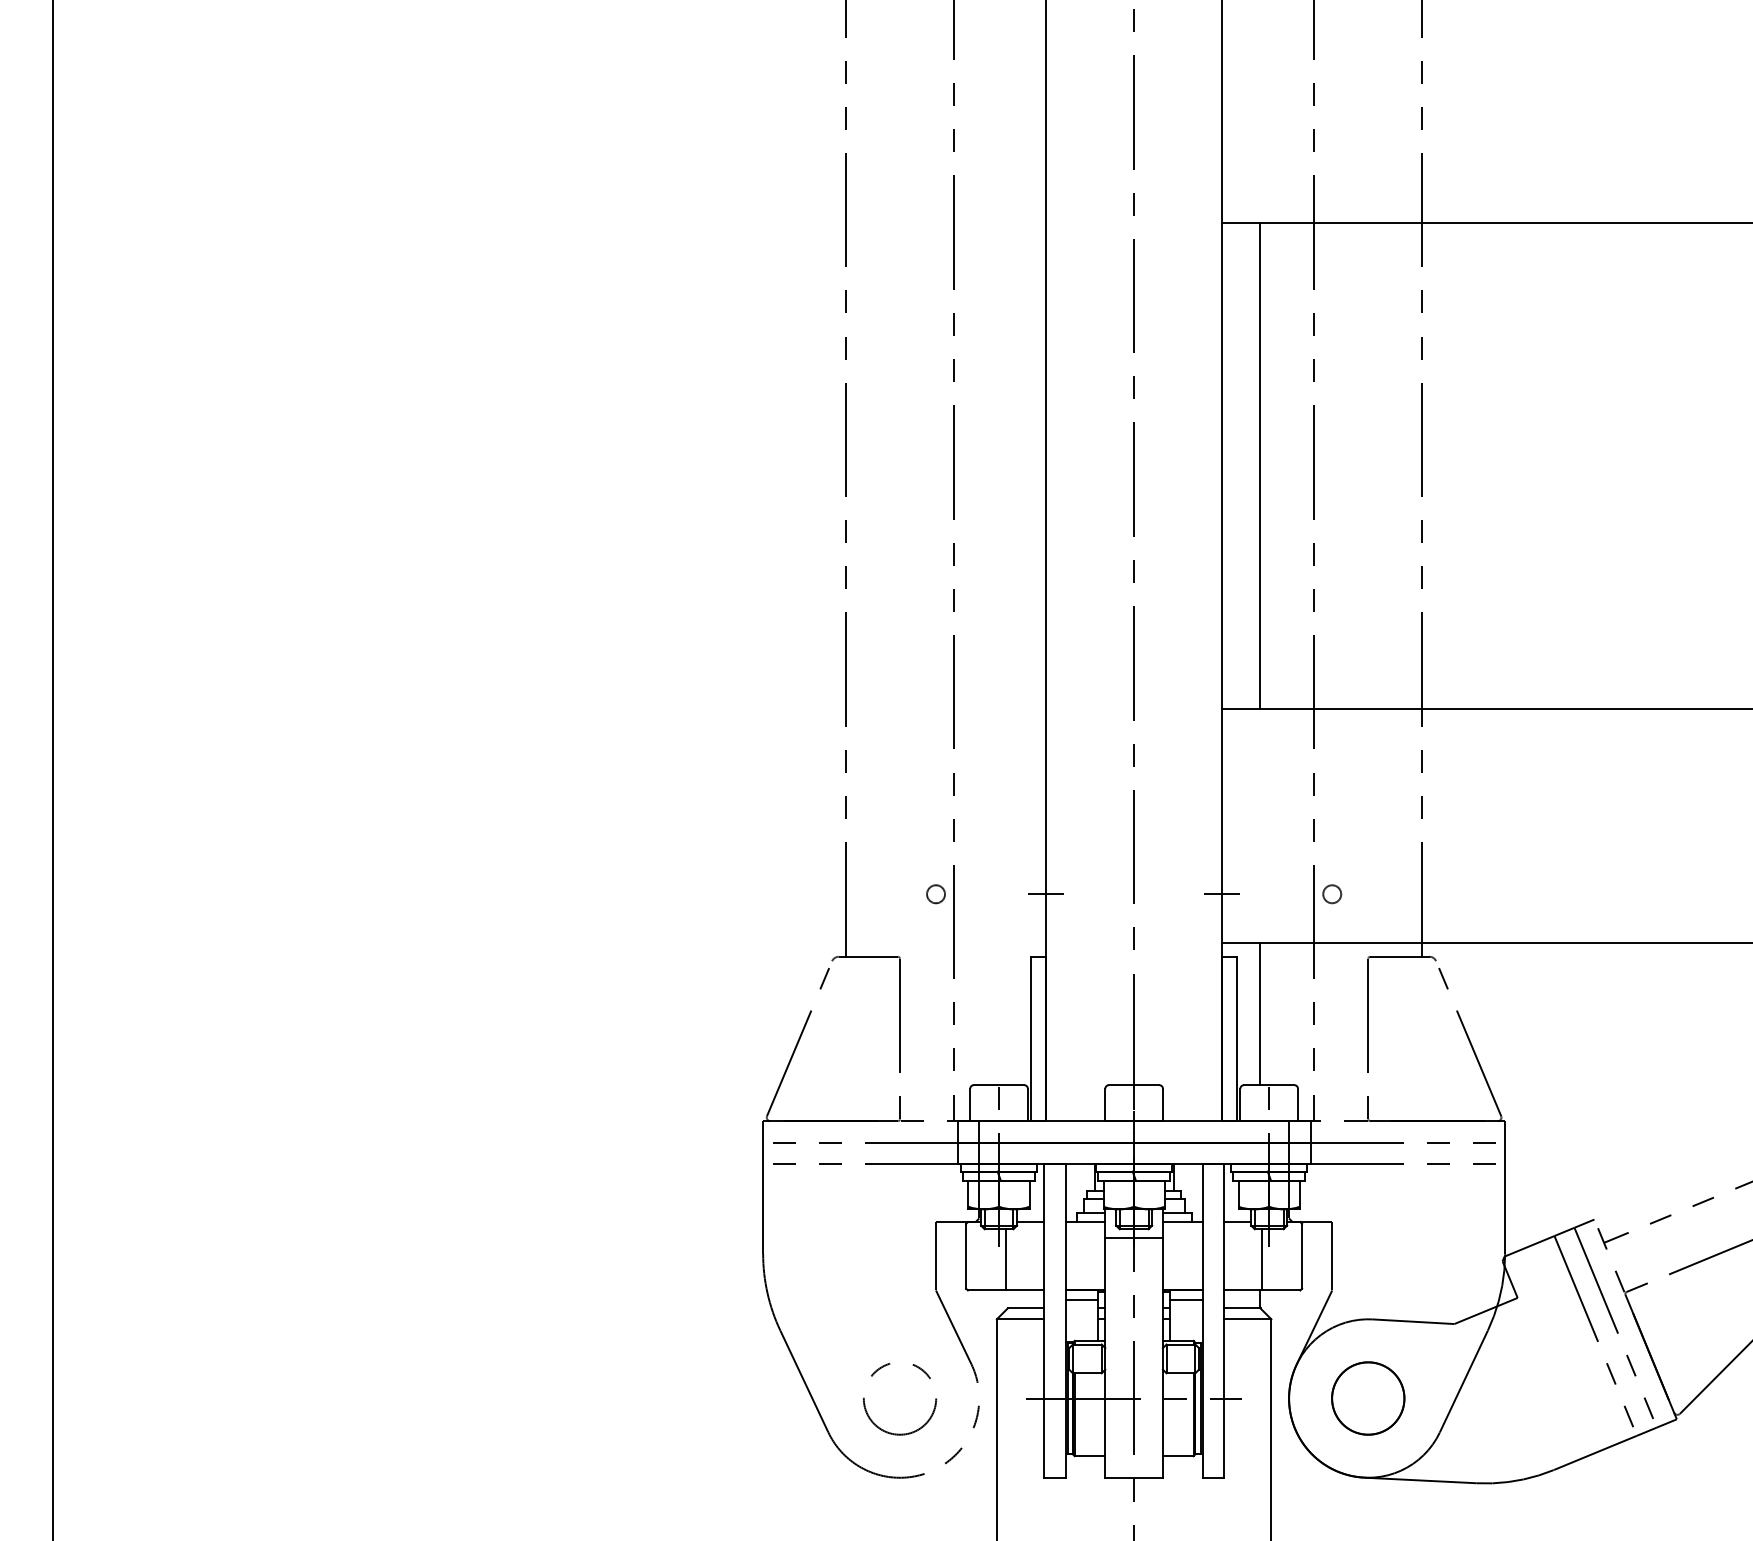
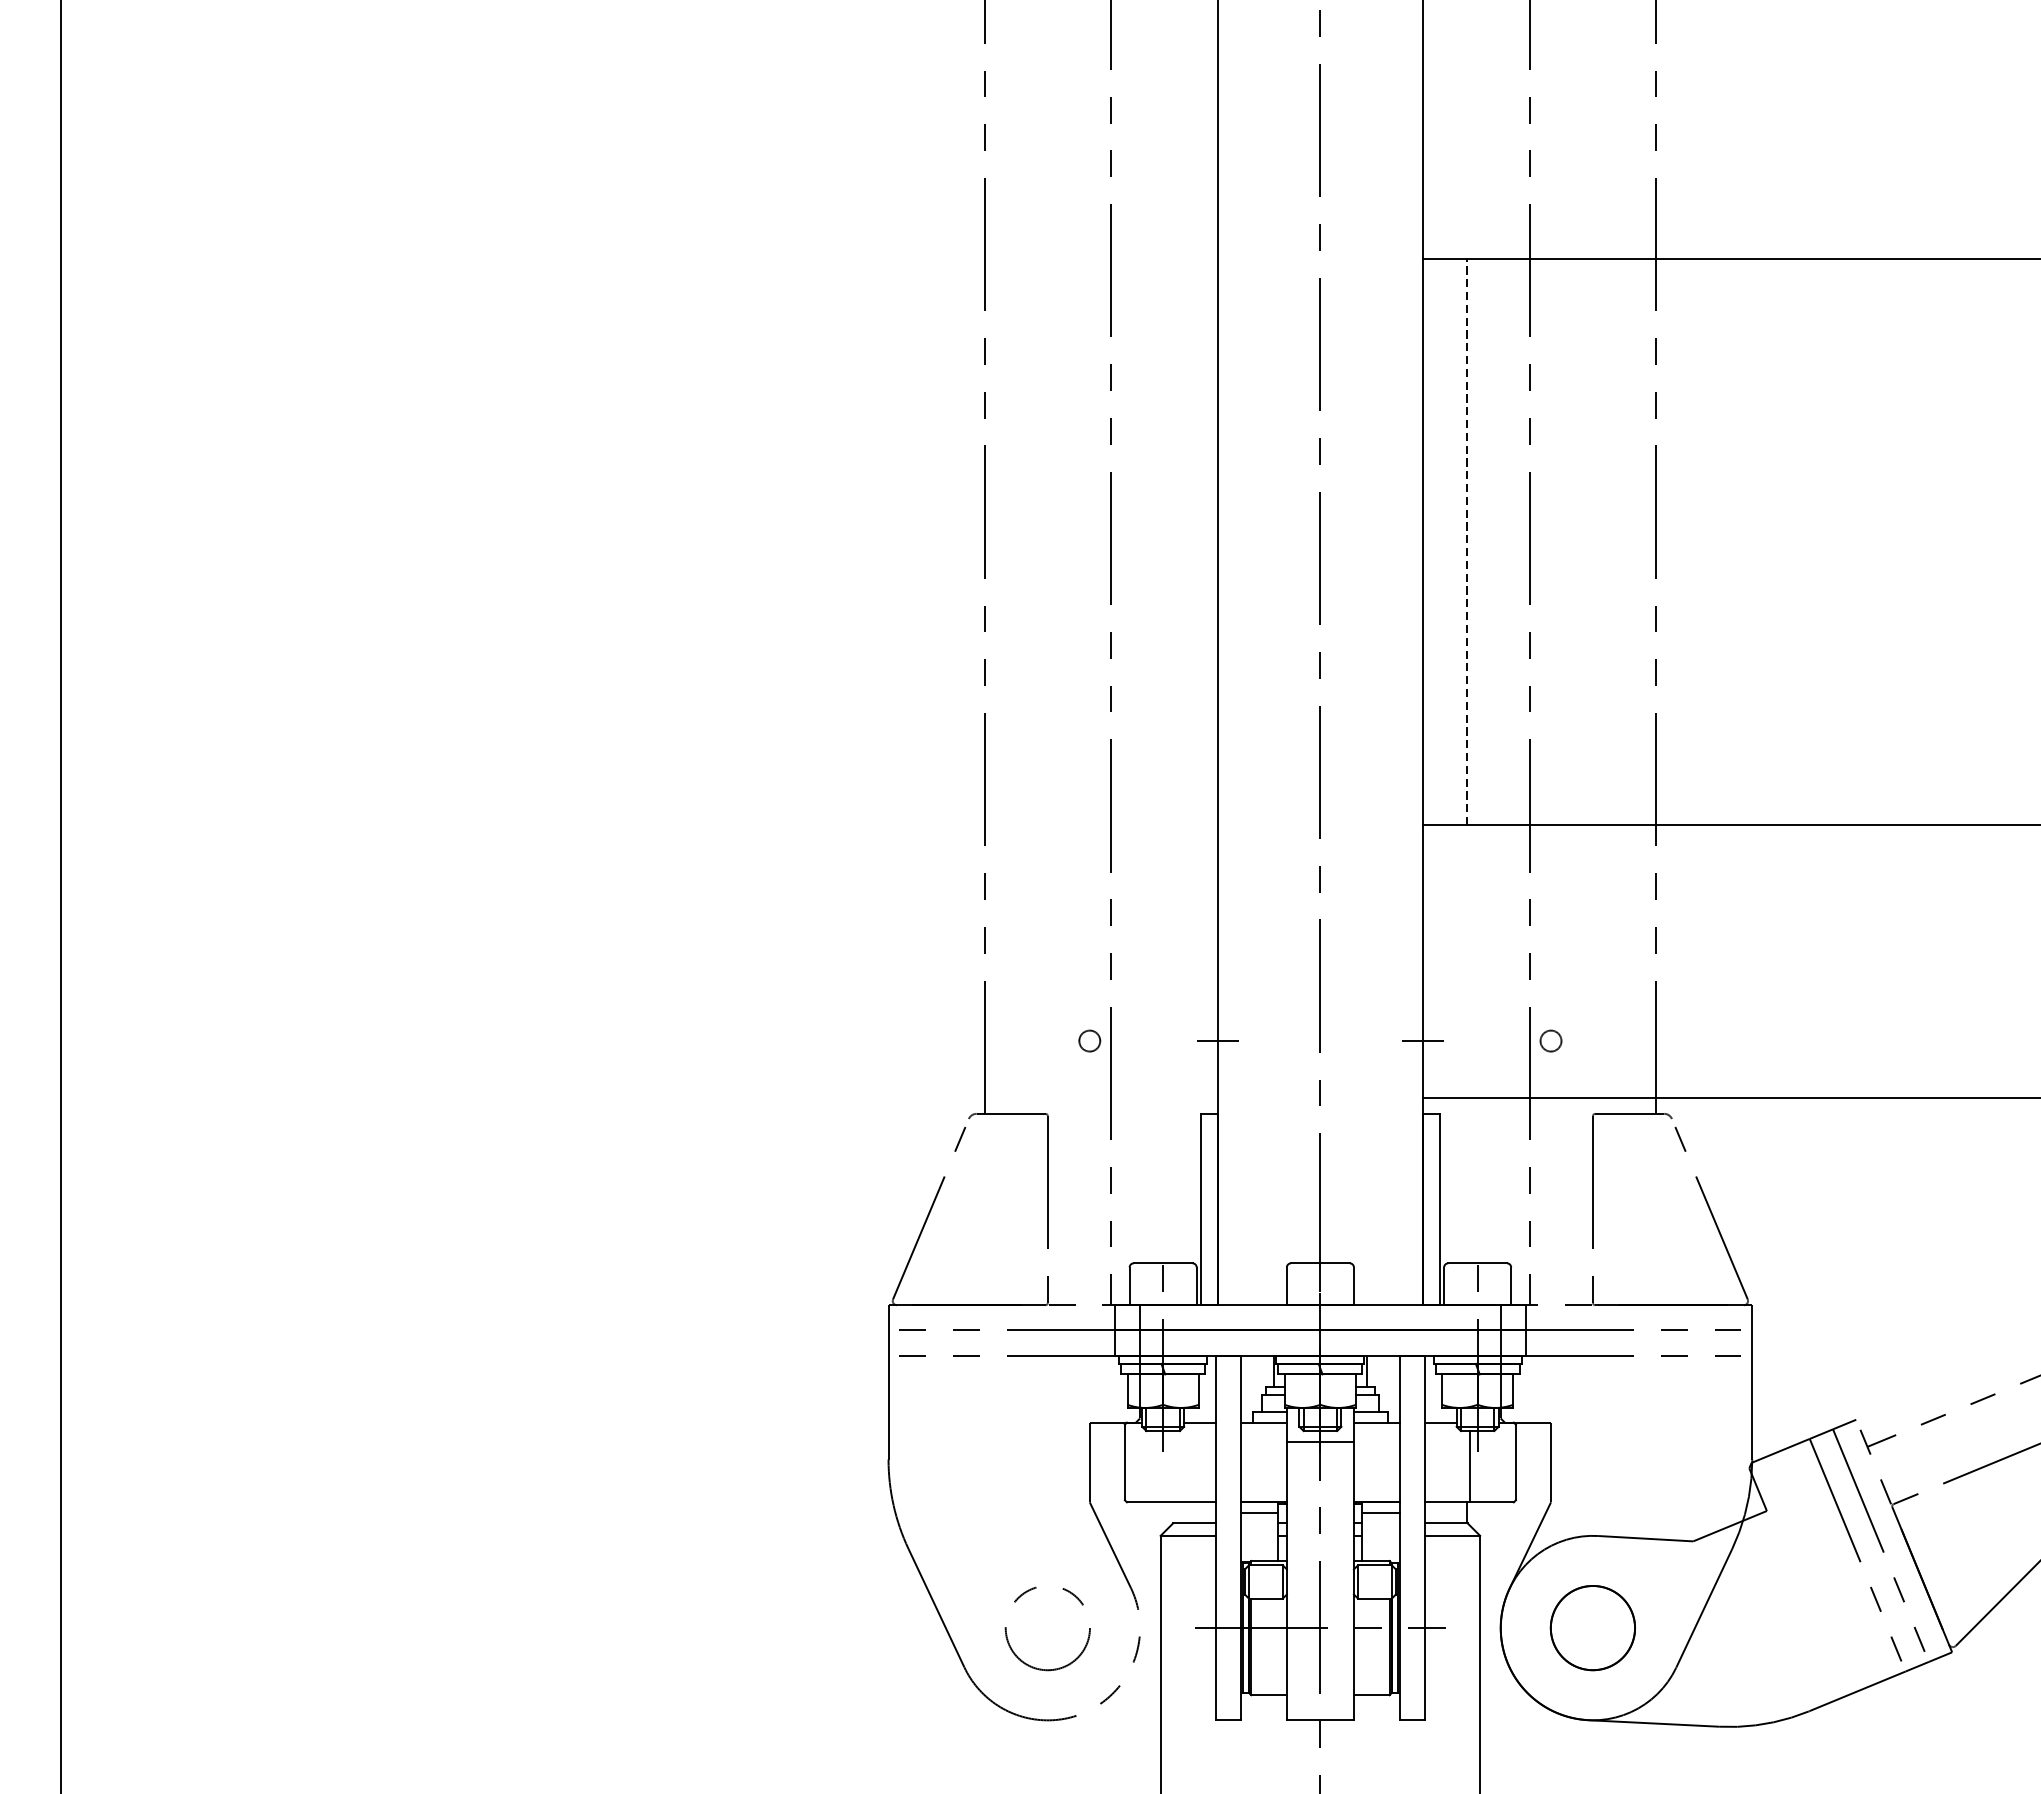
line: (1260, 465) -> (1467, 541), solid -> dashed
line: (1260, 1013) -> (1467, 1179), removed
line: (1006, 1259) -> (1171, 1466), removed

